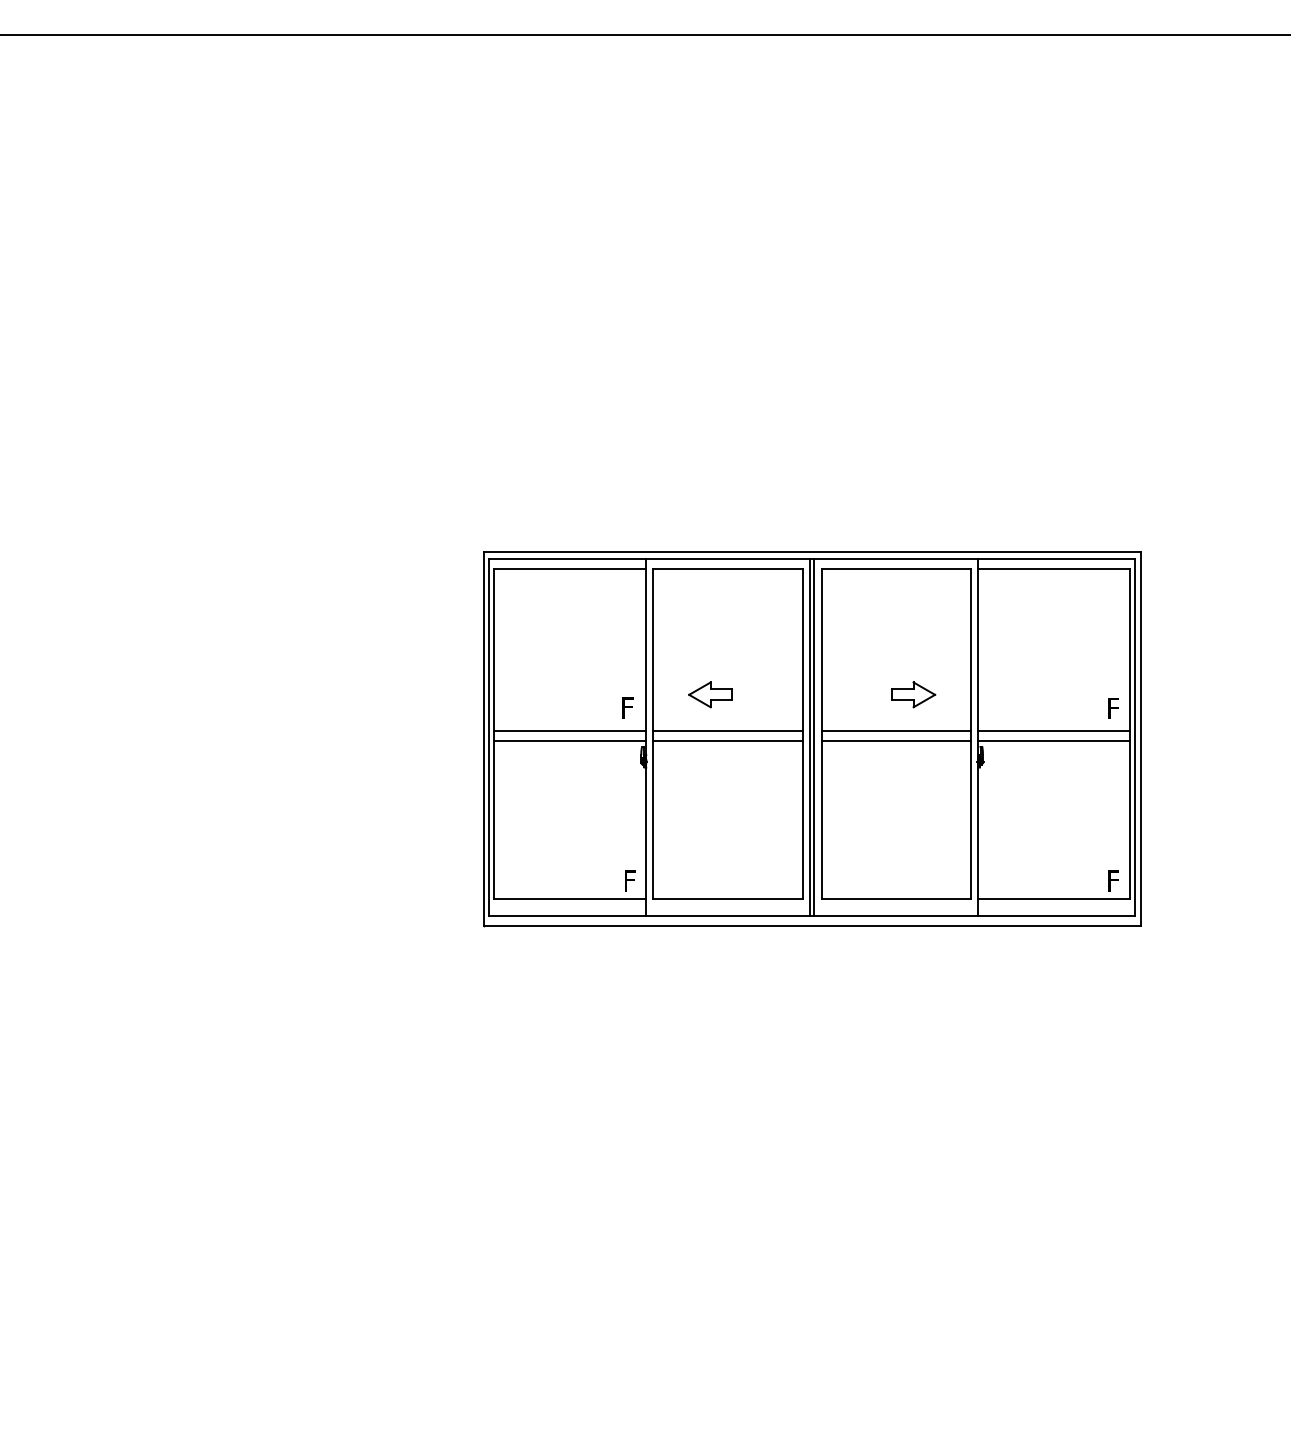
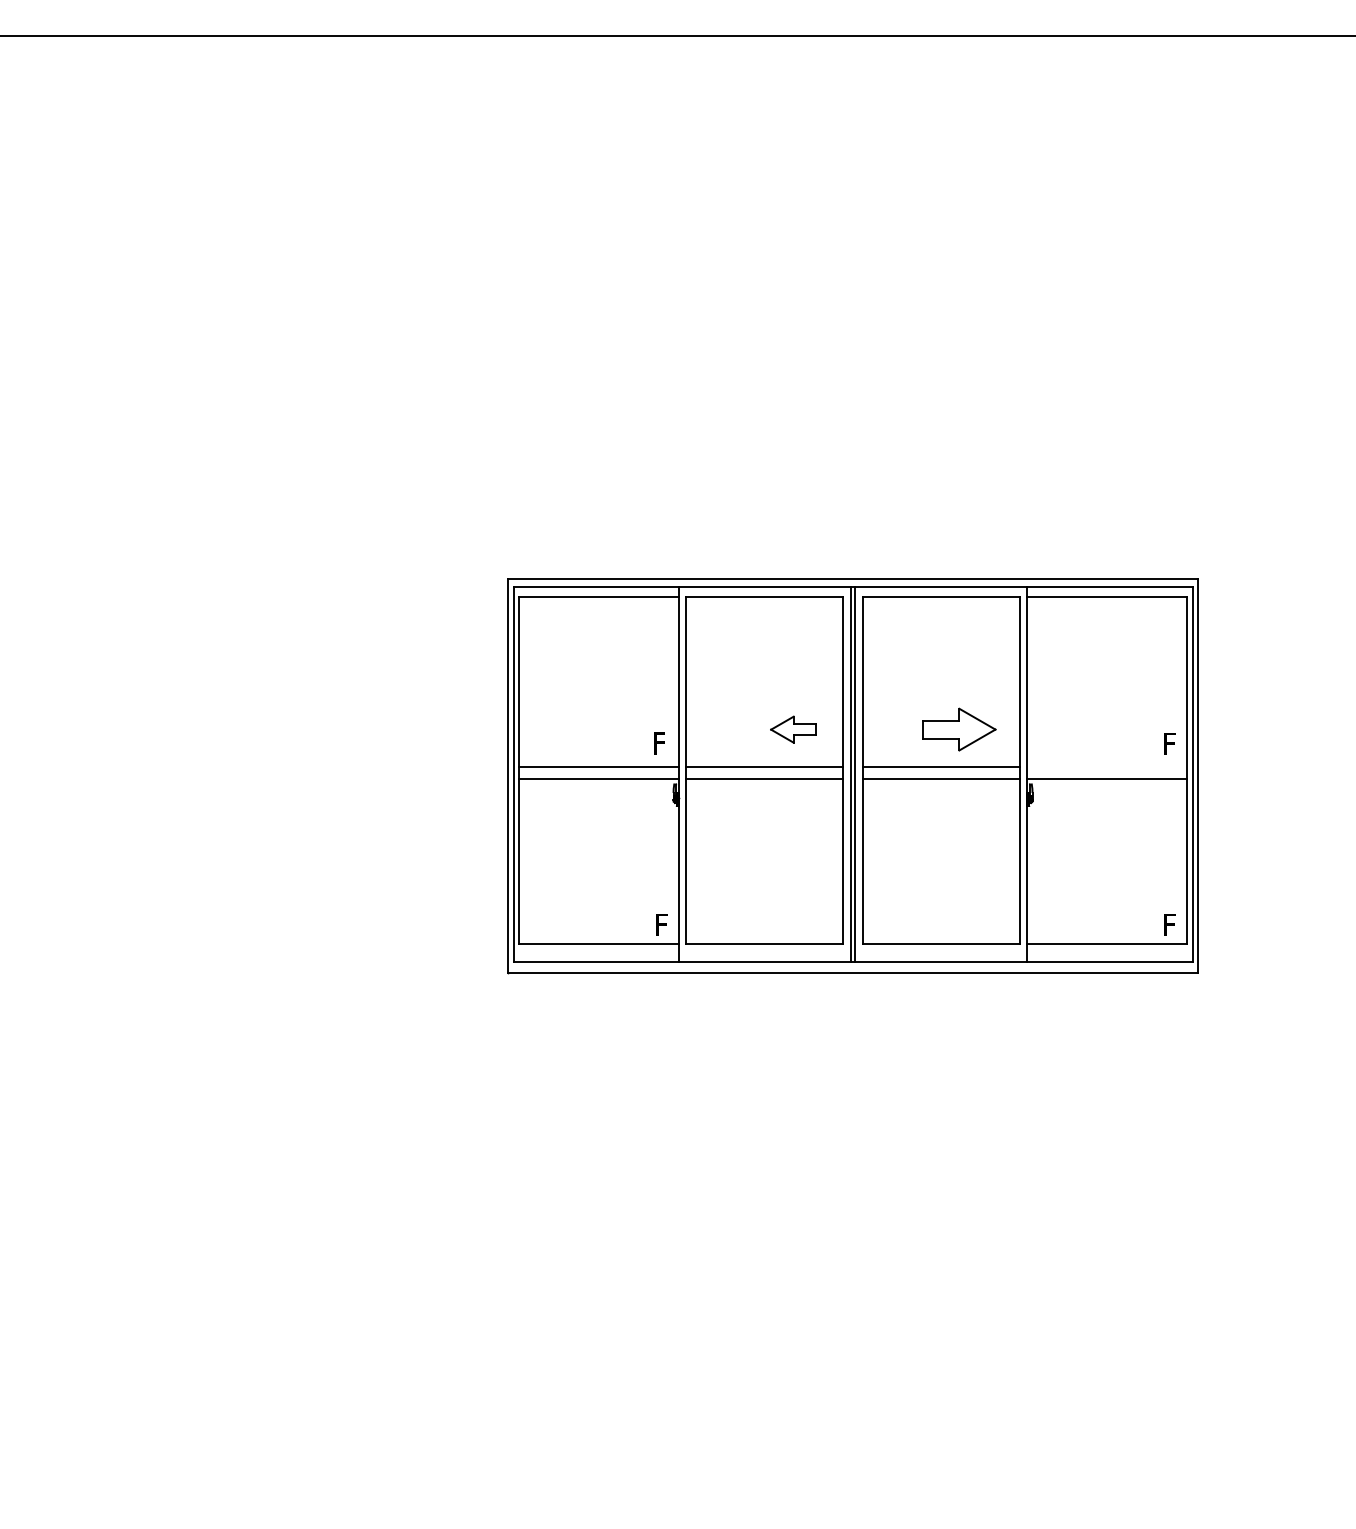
part: (710, 694) -> (793, 729), moved
part: (913, 694) -> (959, 729), size x1.6
line: (1053, 730) -> (1106, 767), removed

